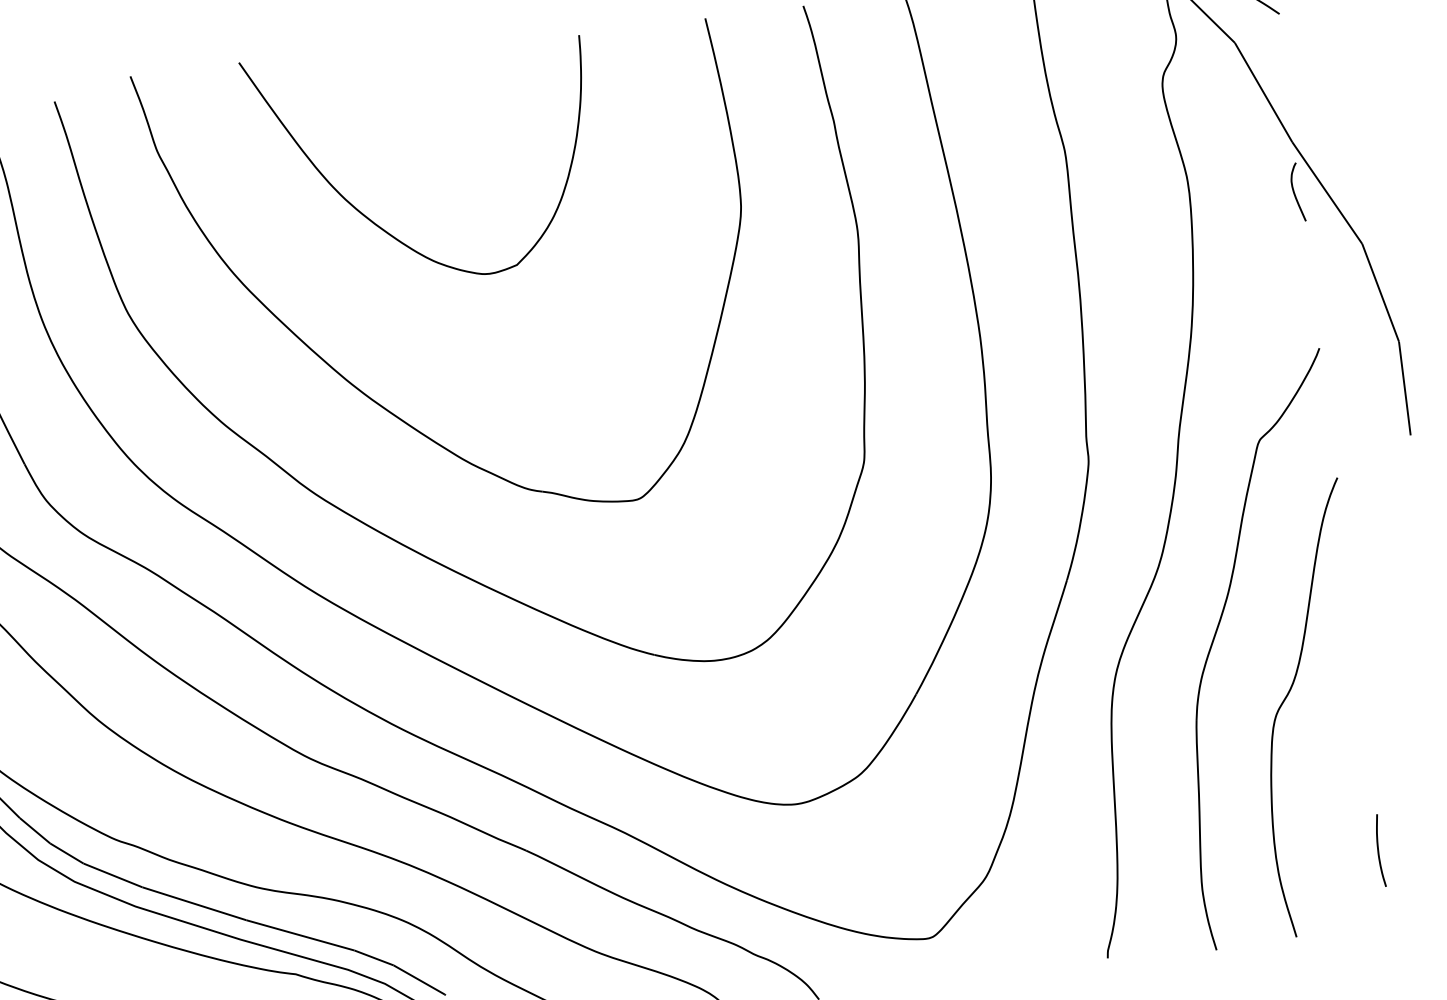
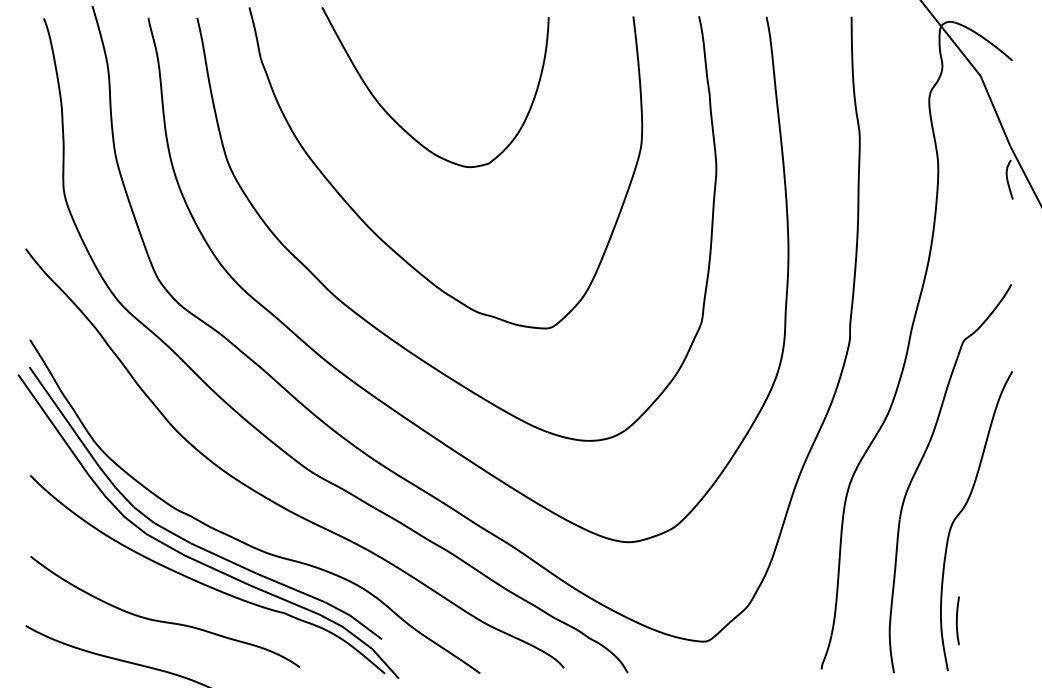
curve: (1379, 850) -> (957, 620), moved

